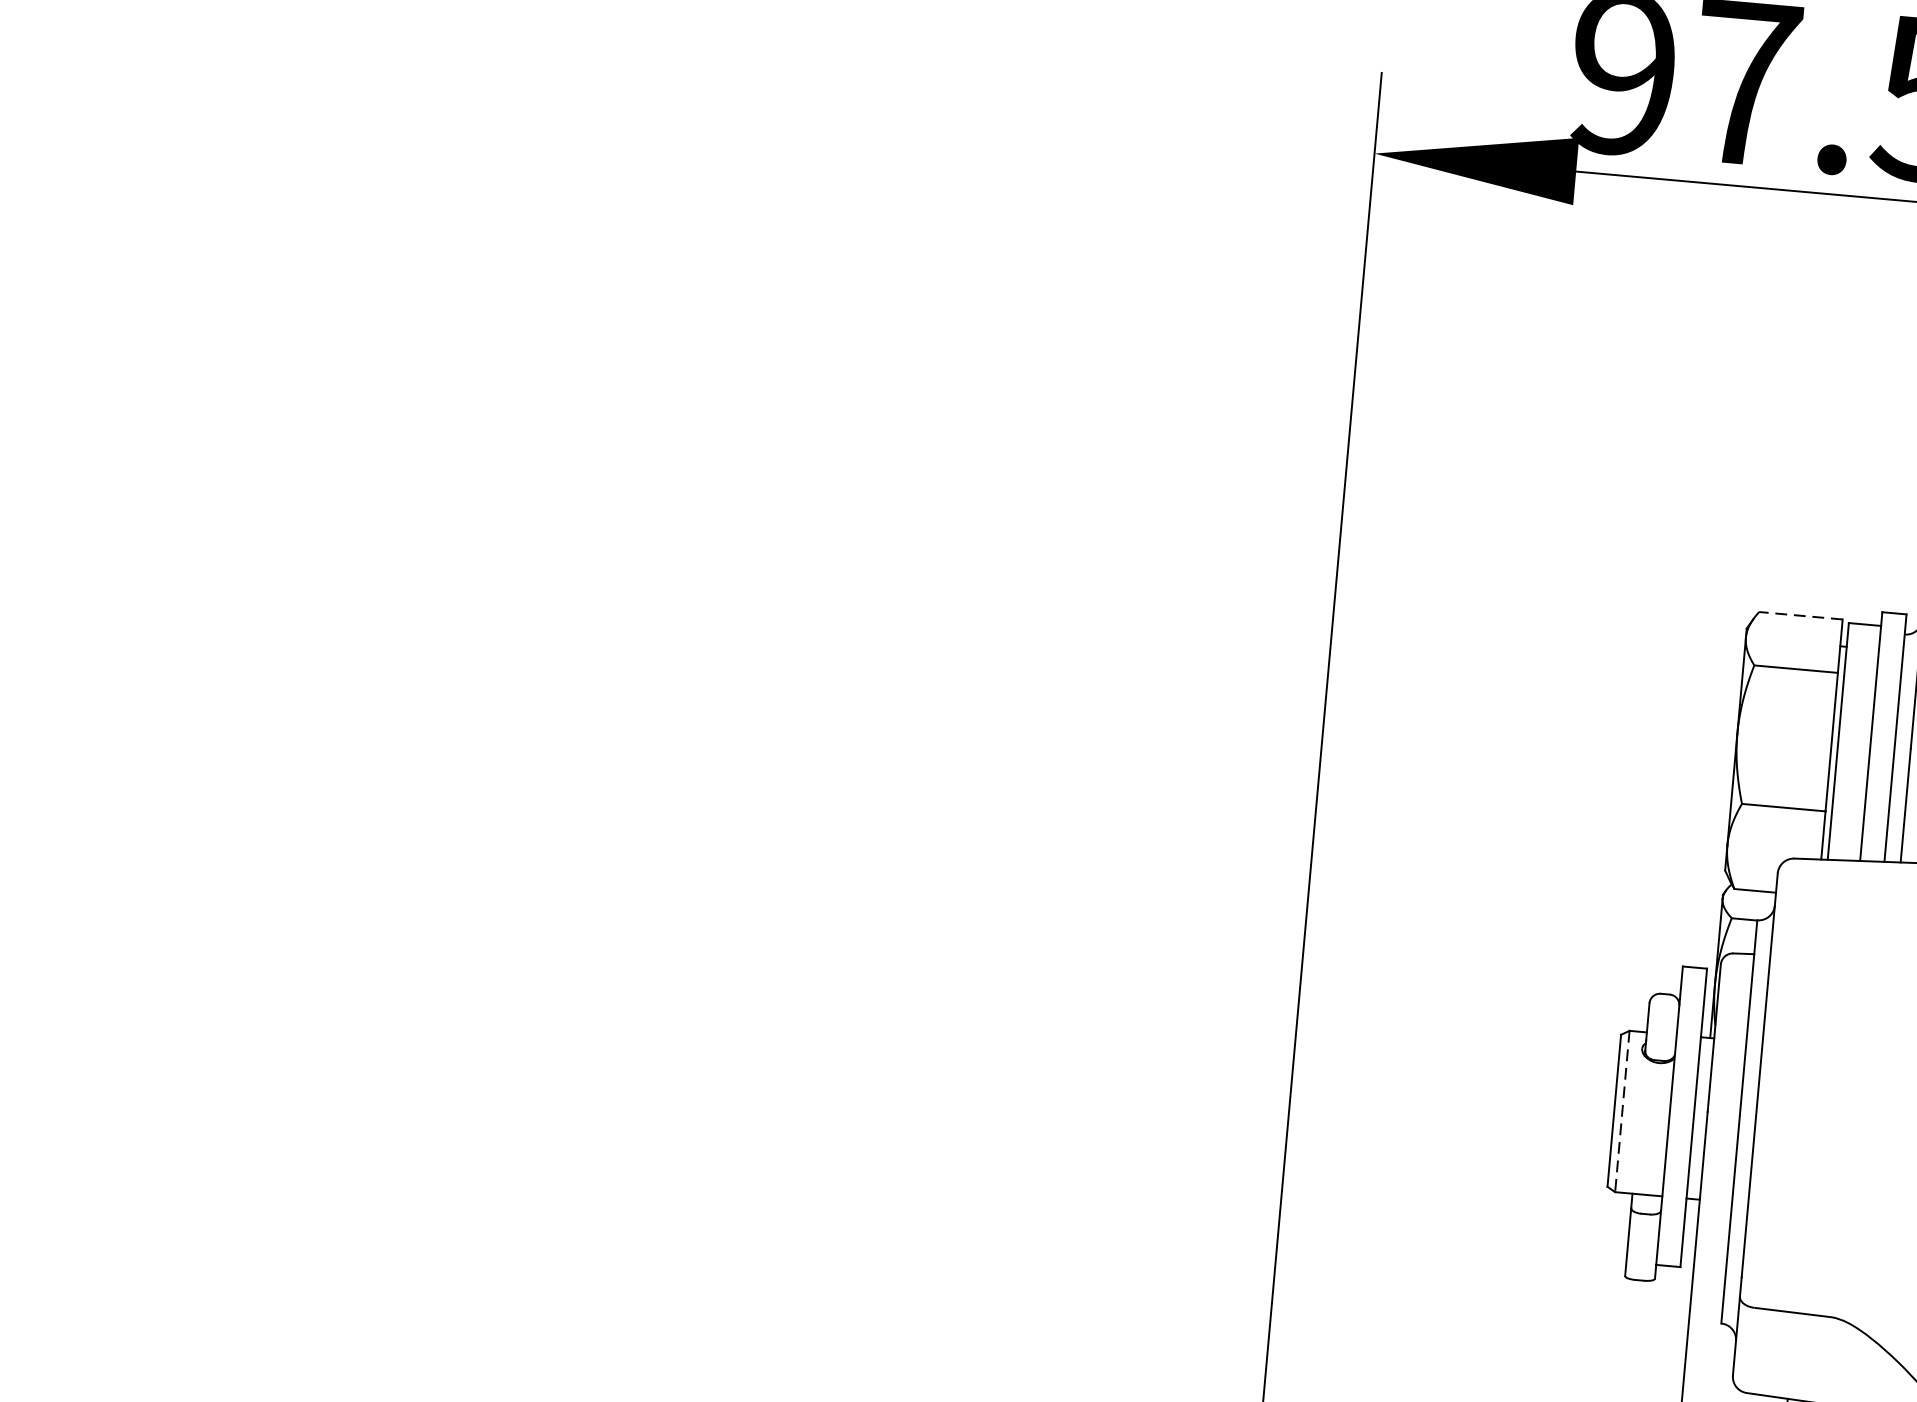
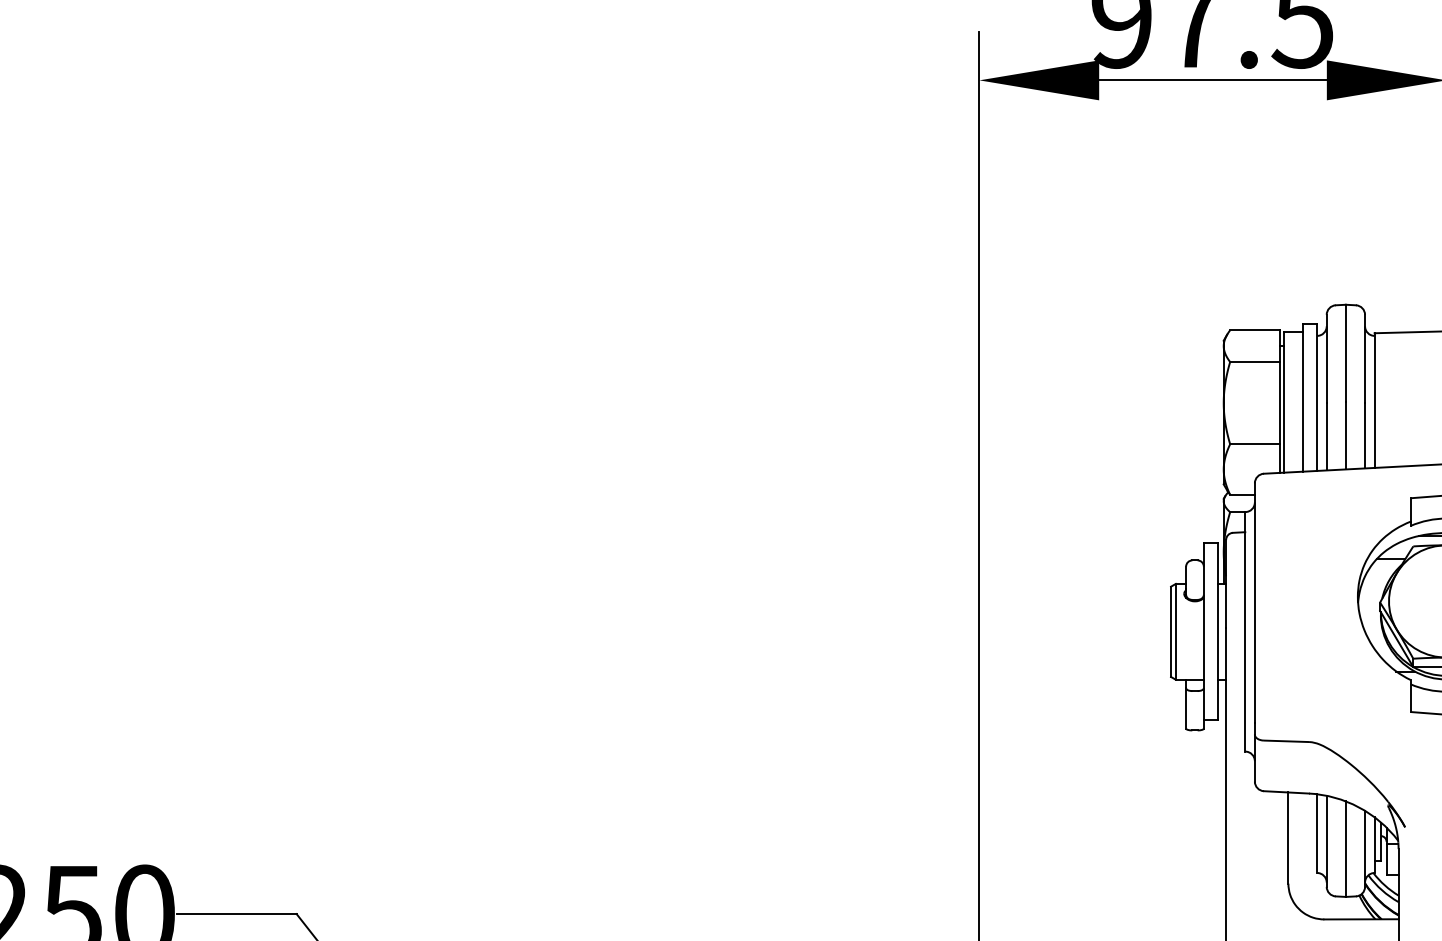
line: (1800, 616) -> (1254, 330), dashed -> solid
line: (1621, 1110) -> (1175, 631), dashed -> solid

